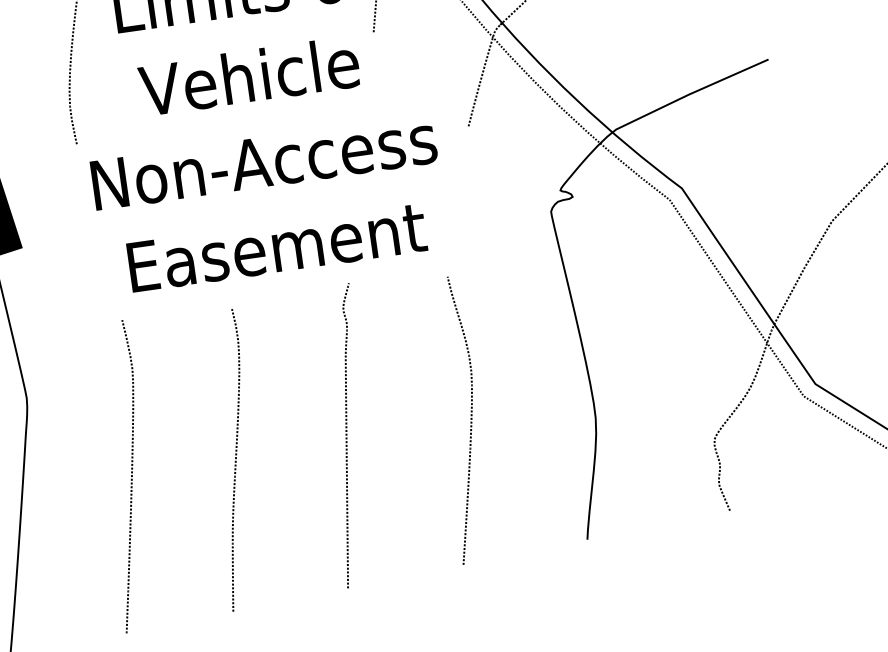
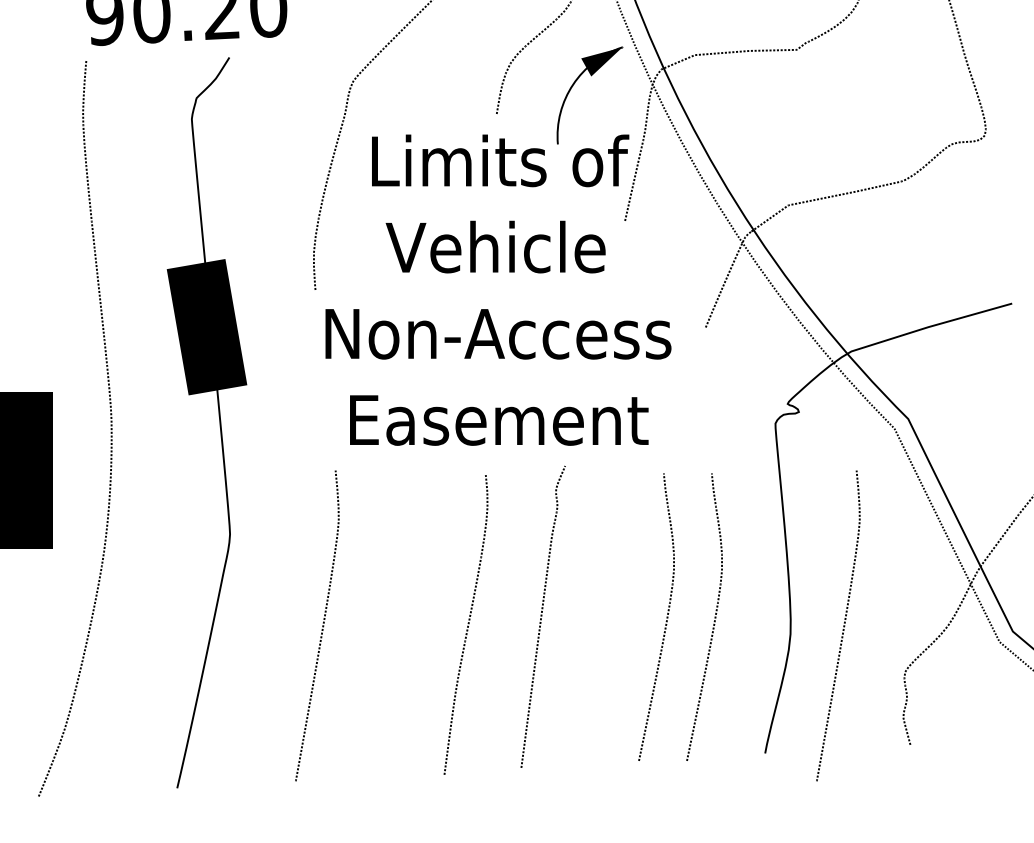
curve: (646, 401) -> (843, 625), added
curve: (517, 411) -> (714, 616), added
curve: (234, 458) -> (467, 623), moved

